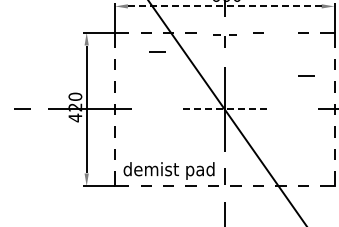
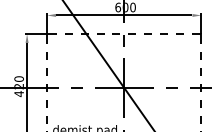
line: (224, 6) -> (124, 15), dashed -> solid
line: (280, 32) -> (163, 33), added
part: (224, 41) -> (124, 40), size x1.43
line: (157, 51) -> (76, 87), moved
line: (306, 75) -> (171, 87), moved
line: (225, 109) -> (124, 88), dashed -> solid

